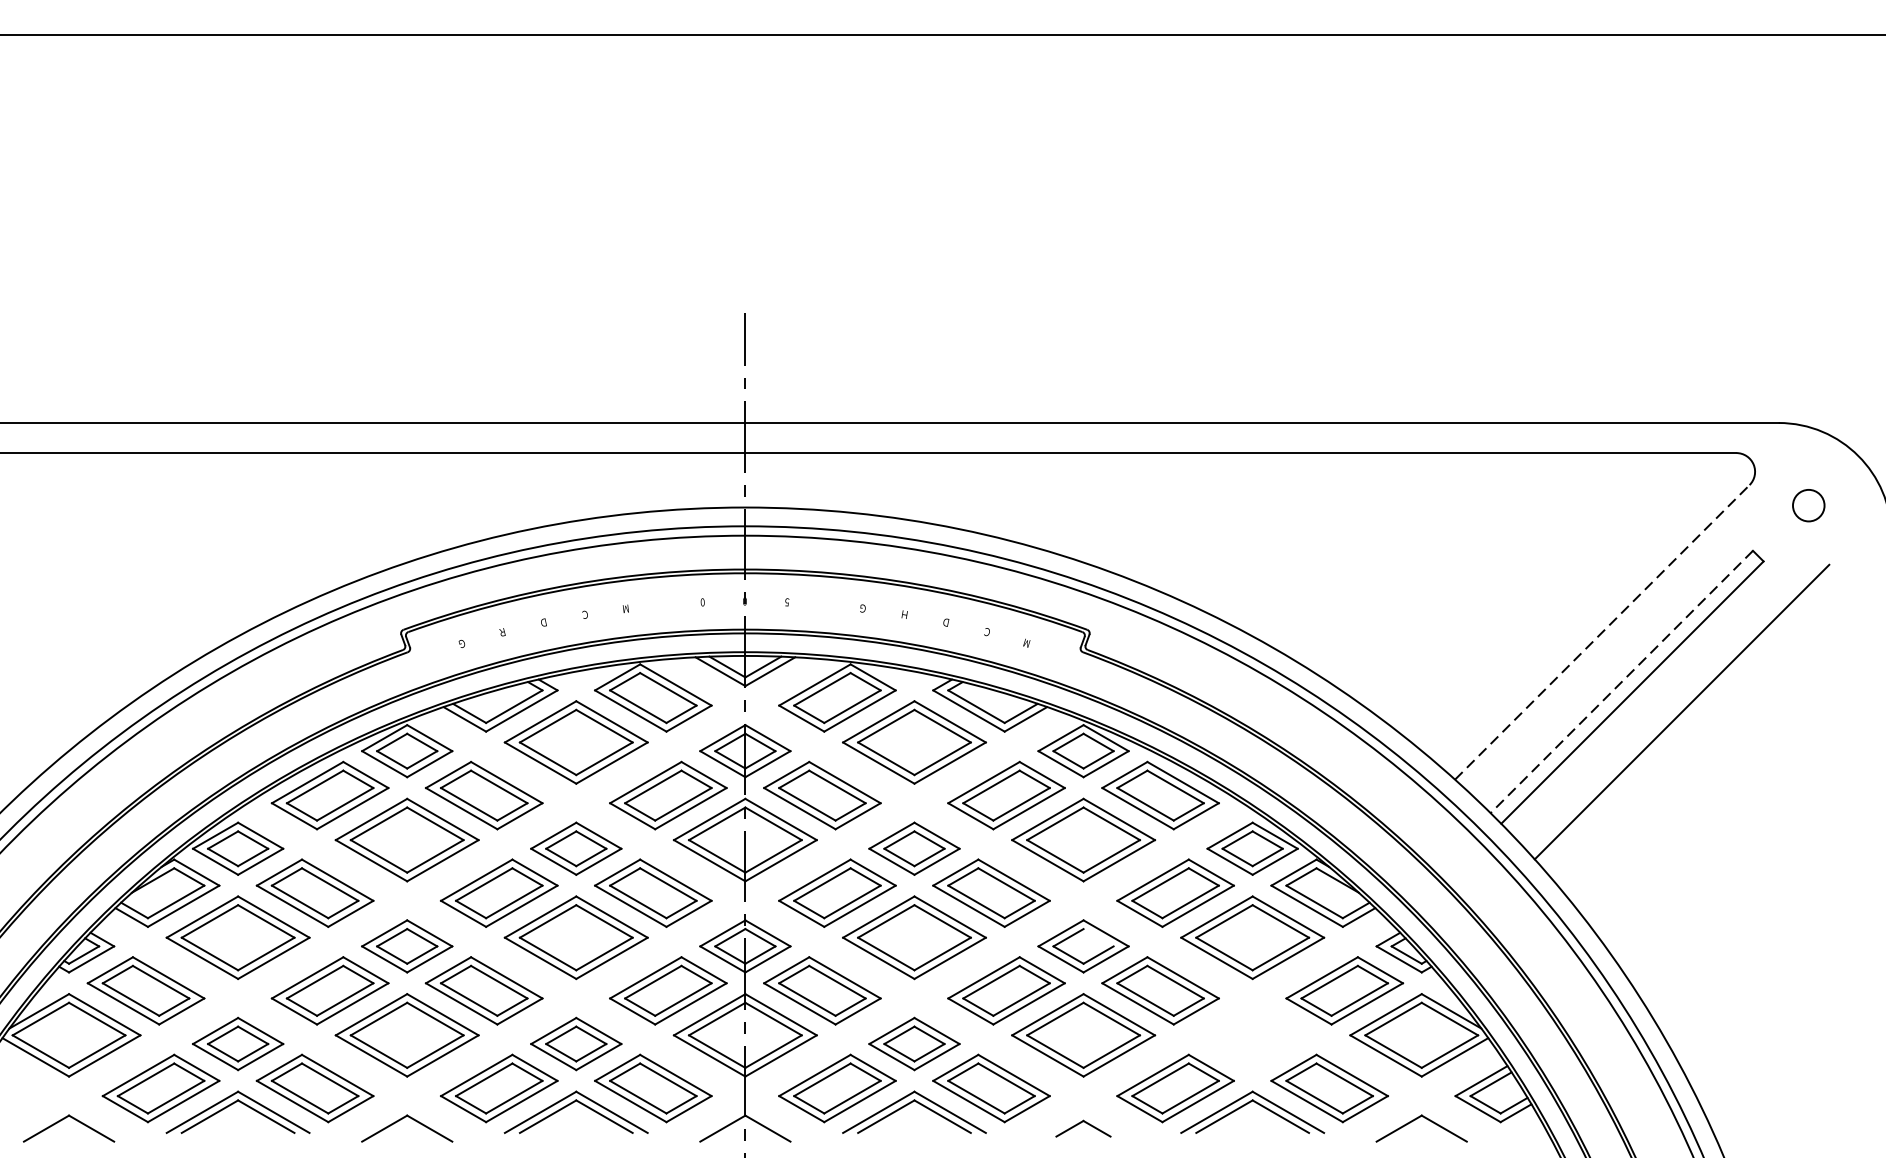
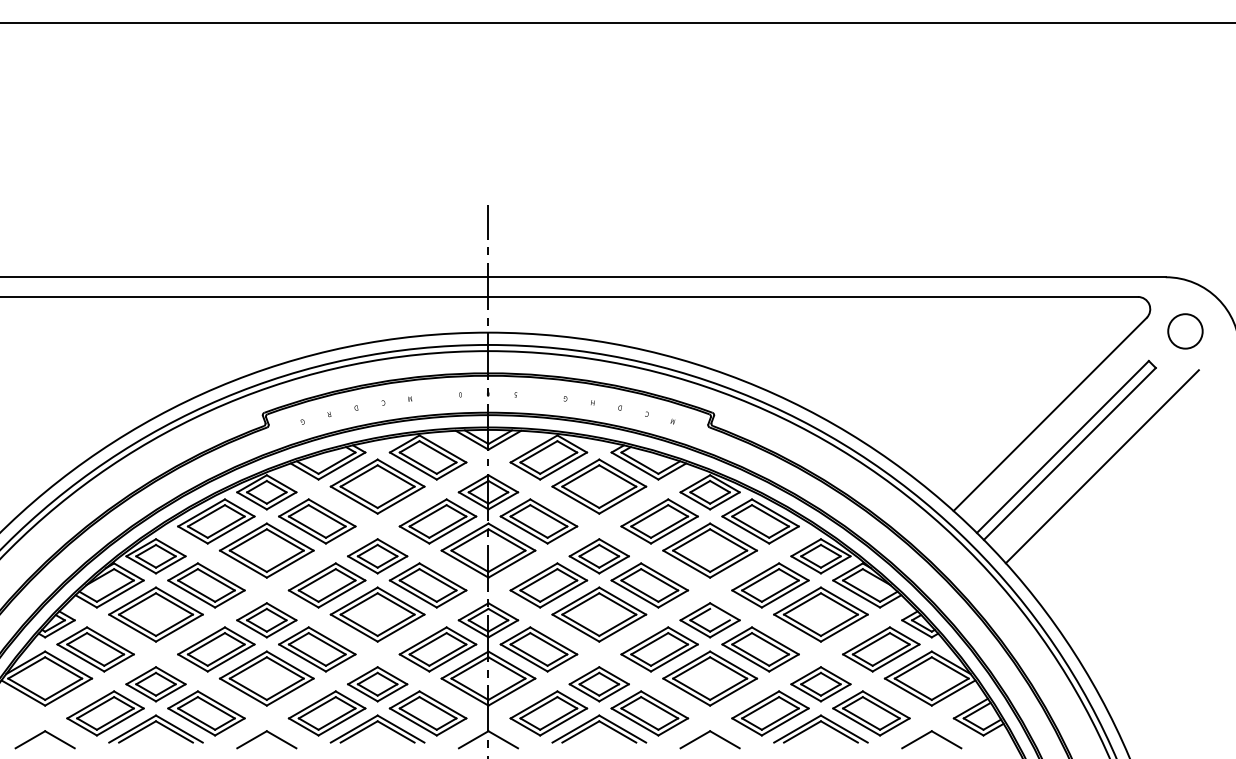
circle: (1808, 505) -> (1185, 331), size x1.67
line: (1602, 632) -> (1050, 414), dashed -> solid
line: (1621, 682) -> (1062, 447), dashed -> solid
part: (1251, 1044) -> (820, 684), added
part: (1082, 1128) -> (709, 739), size x1.67

